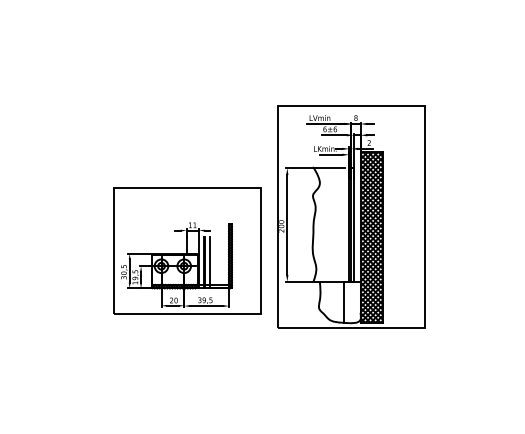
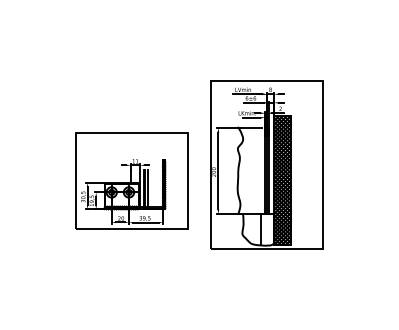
part: (187, 250) -> (131, 180), moved

